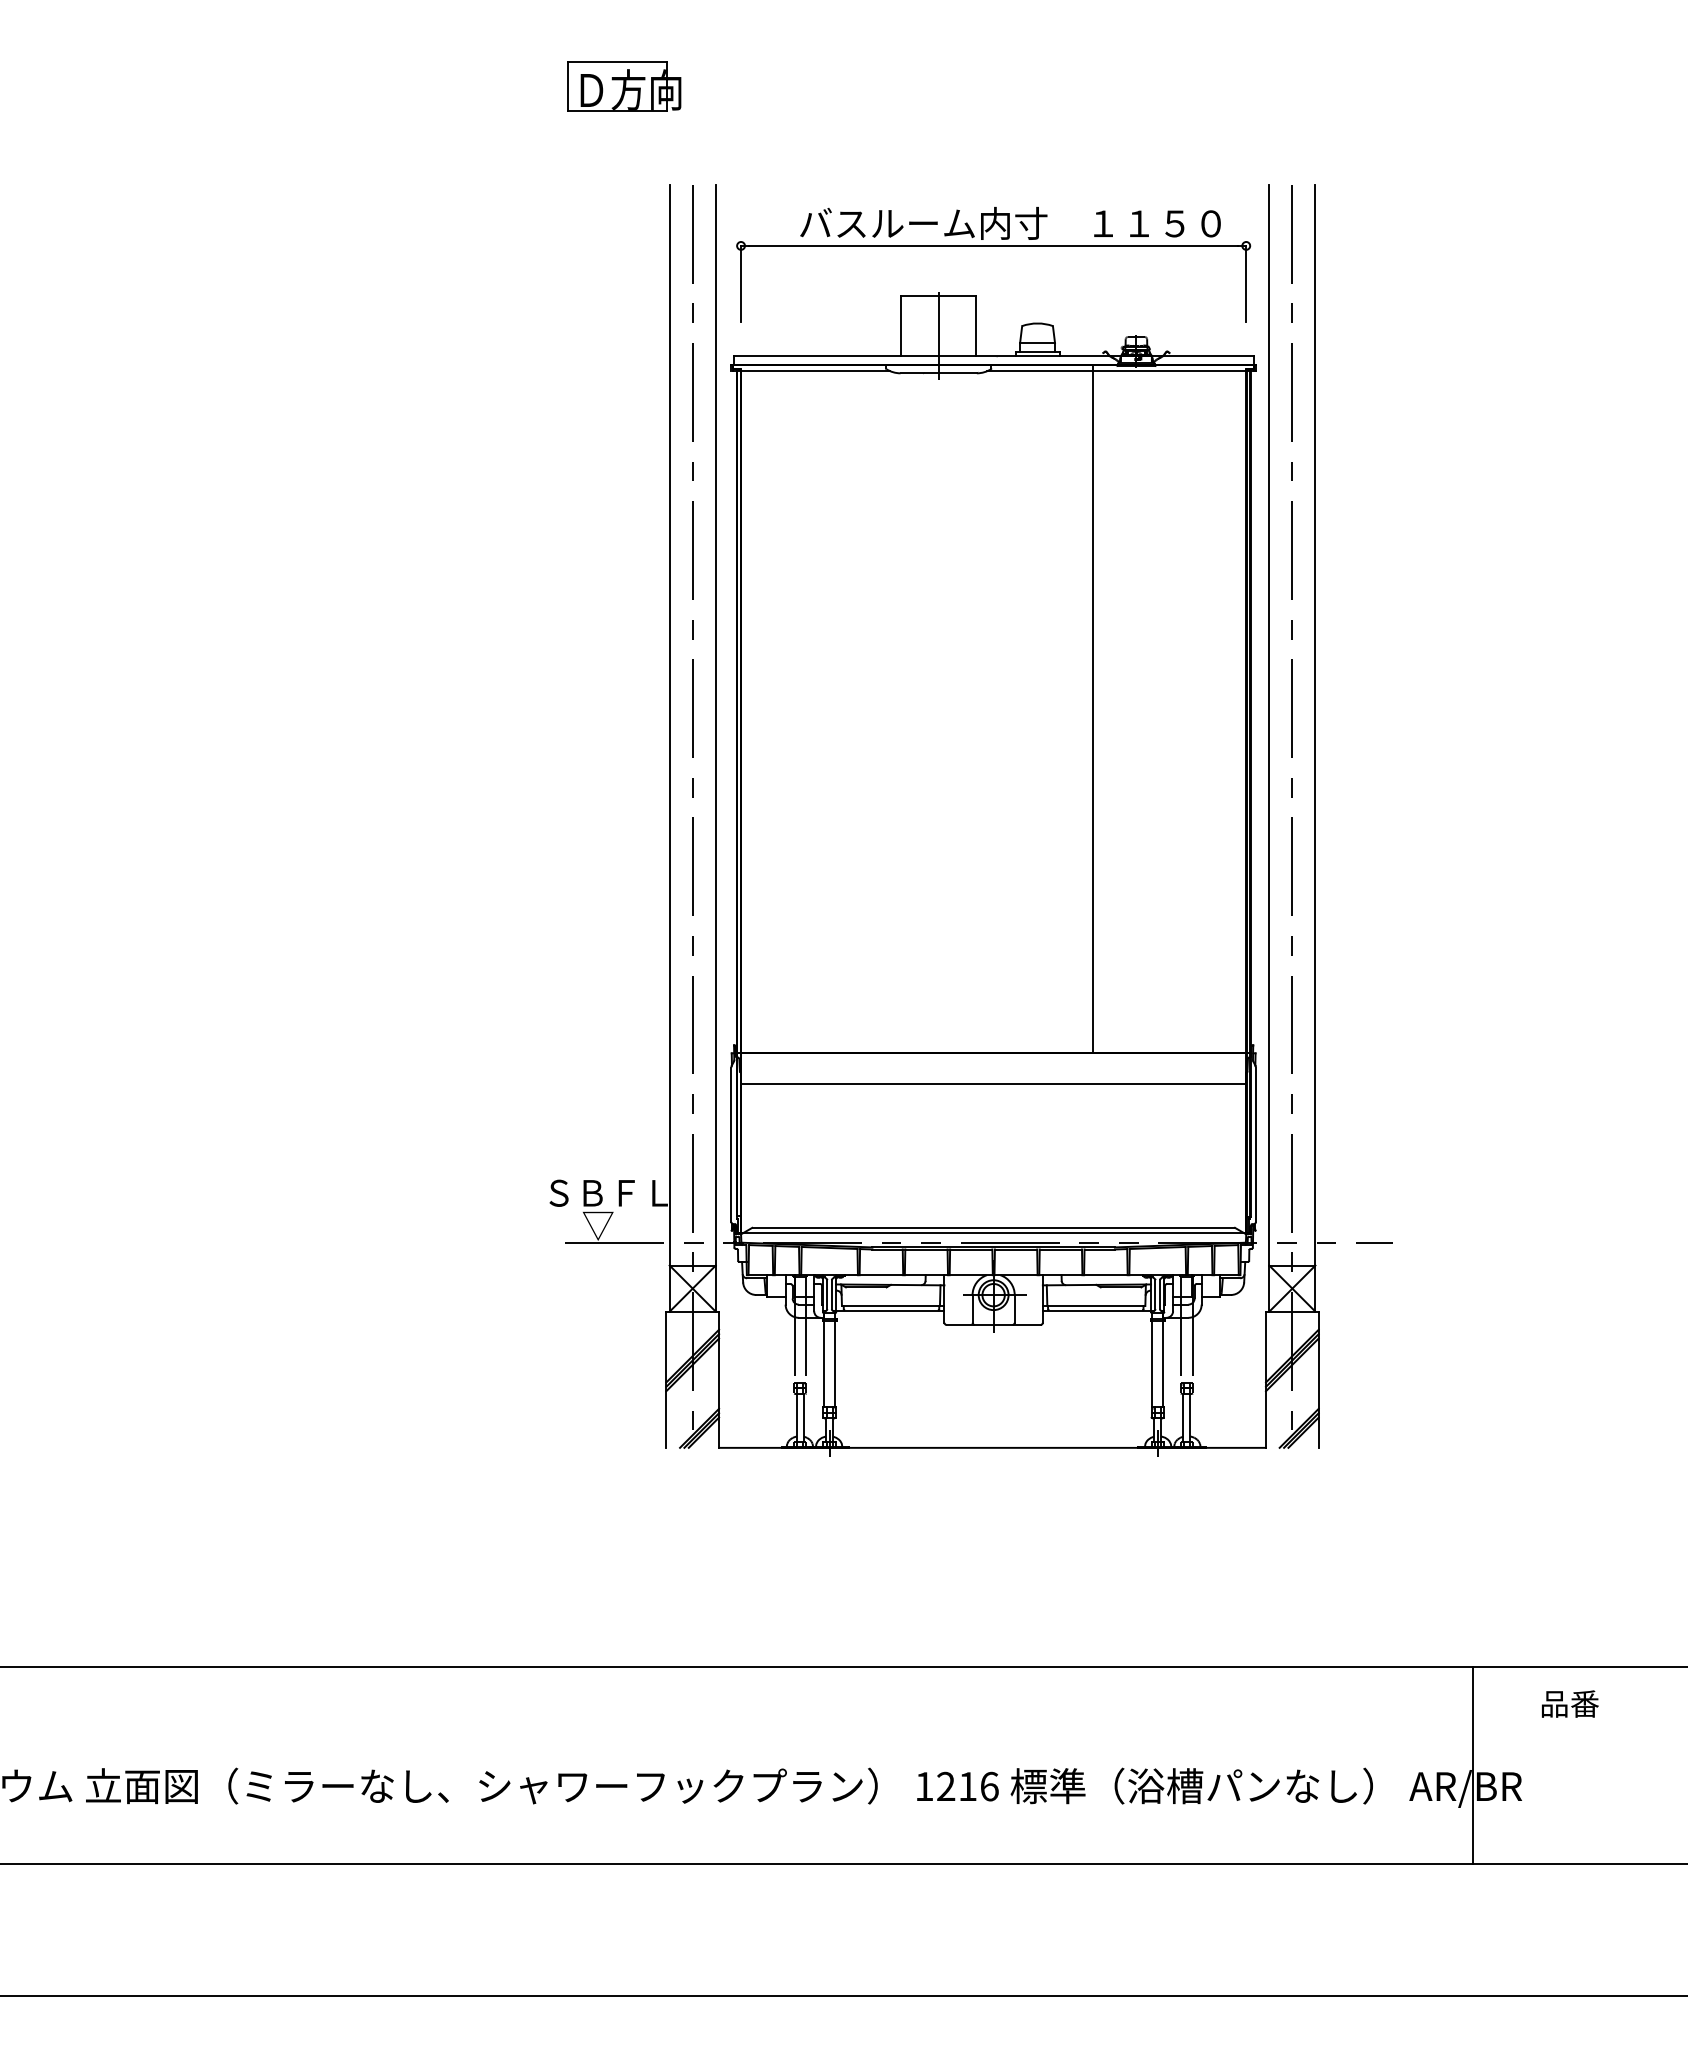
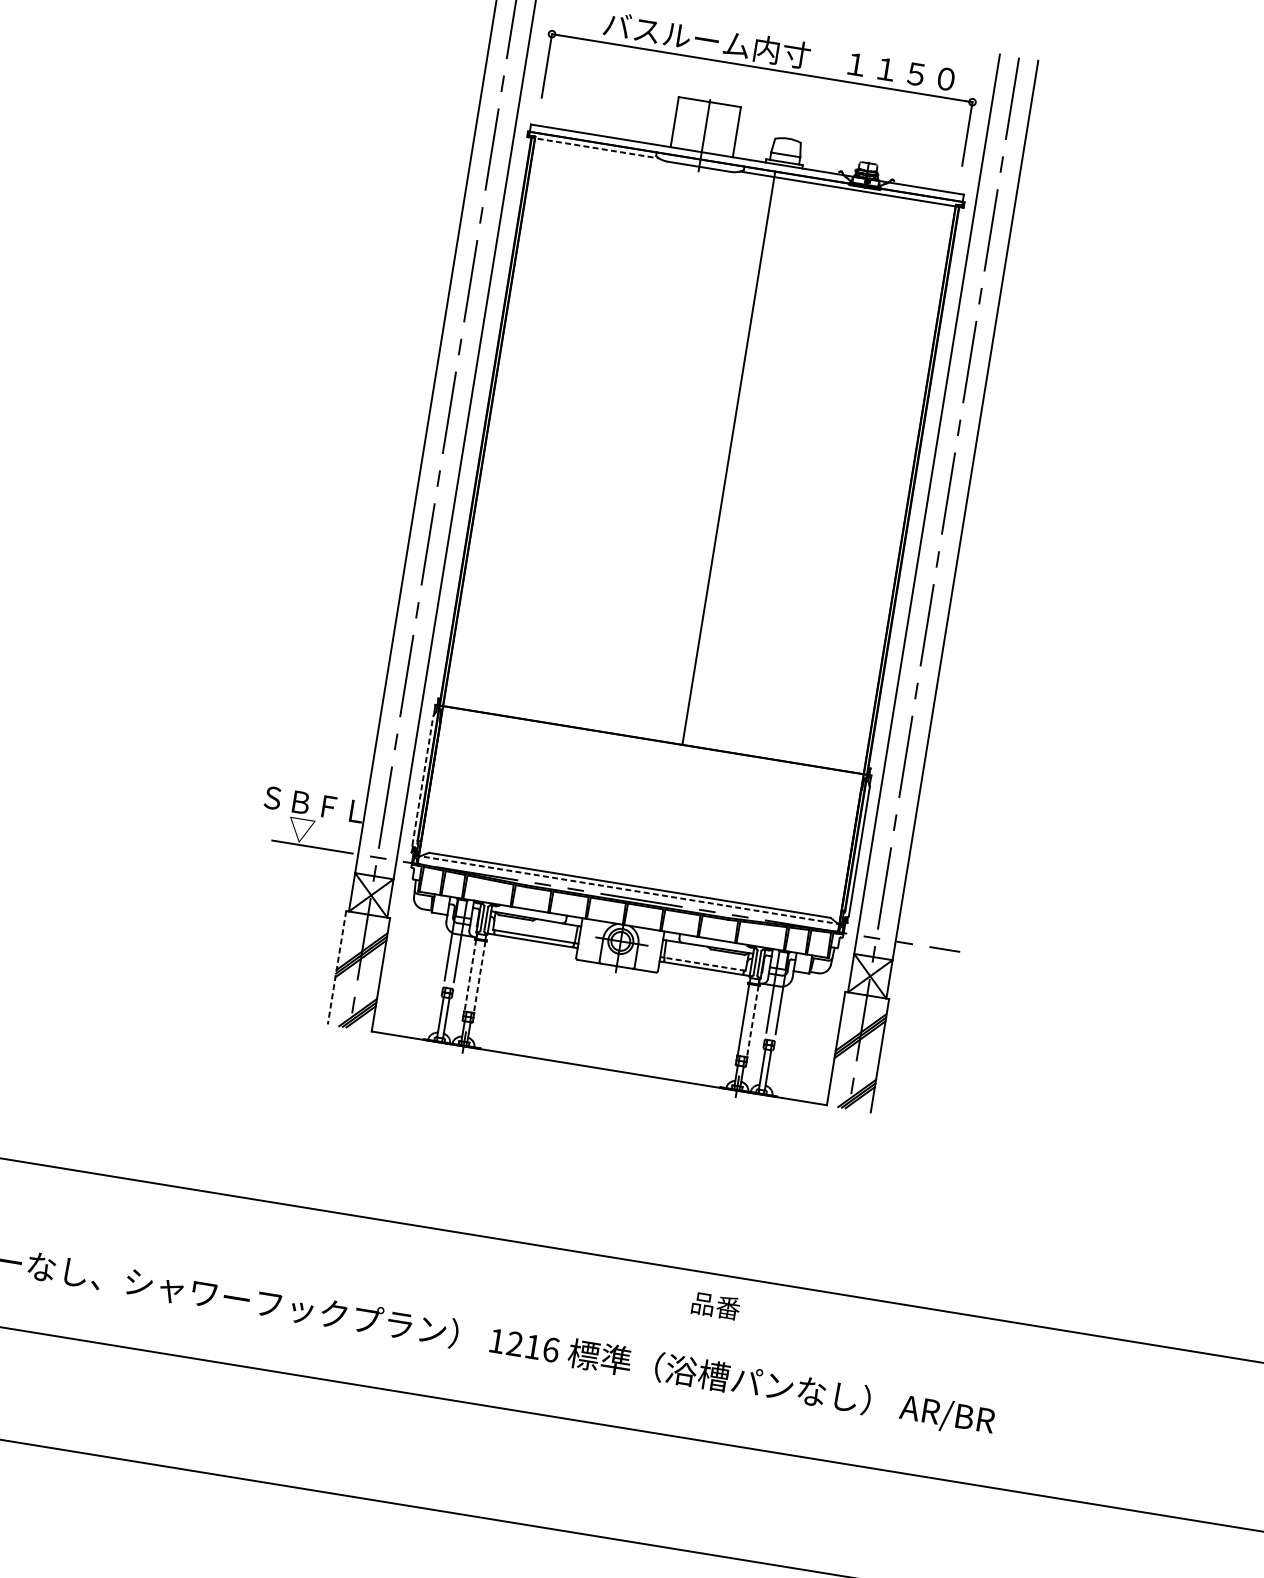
line: (812, 371) -> (594, 148), solid -> dashed
line: (1092, 708) -> (728, 457), moved
line: (993, 1084) -> (649, 766), removed
line: (731, 1144) -> (422, 780), solid -> dashed
line: (993, 1233) -> (629, 890), solid -> dashed
line: (1093, 1305) -> (702, 963), solid -> dashed
line: (823, 1364) -> (469, 976), solid -> dashed
line: (835, 1364) -> (479, 977), solid -> dashed
line: (1163, 1364) -> (752, 1022), solid -> dashed
line: (666, 1380) -> (337, 968), solid -> dashed
text: (1570, 1703) -> (716, 1305), moved
line: (1473, 1765) -> (956, 1397), removed

